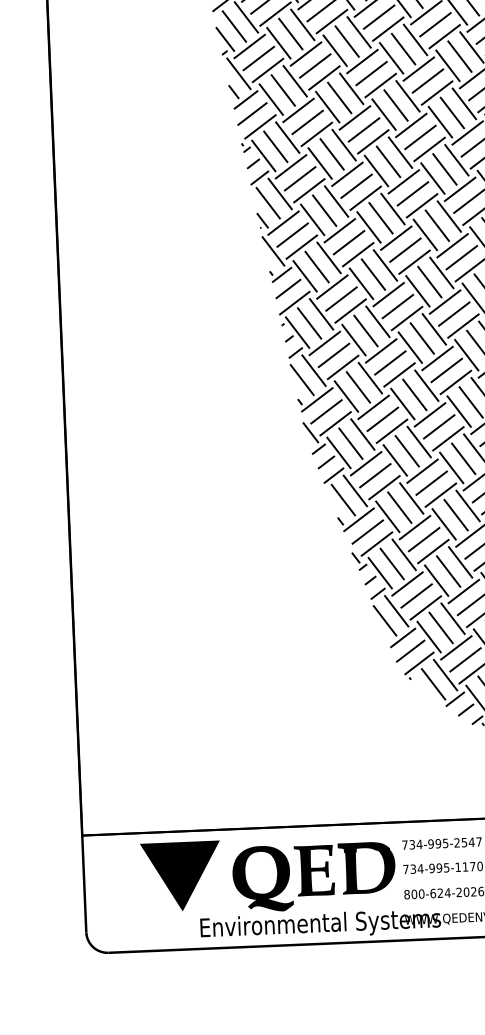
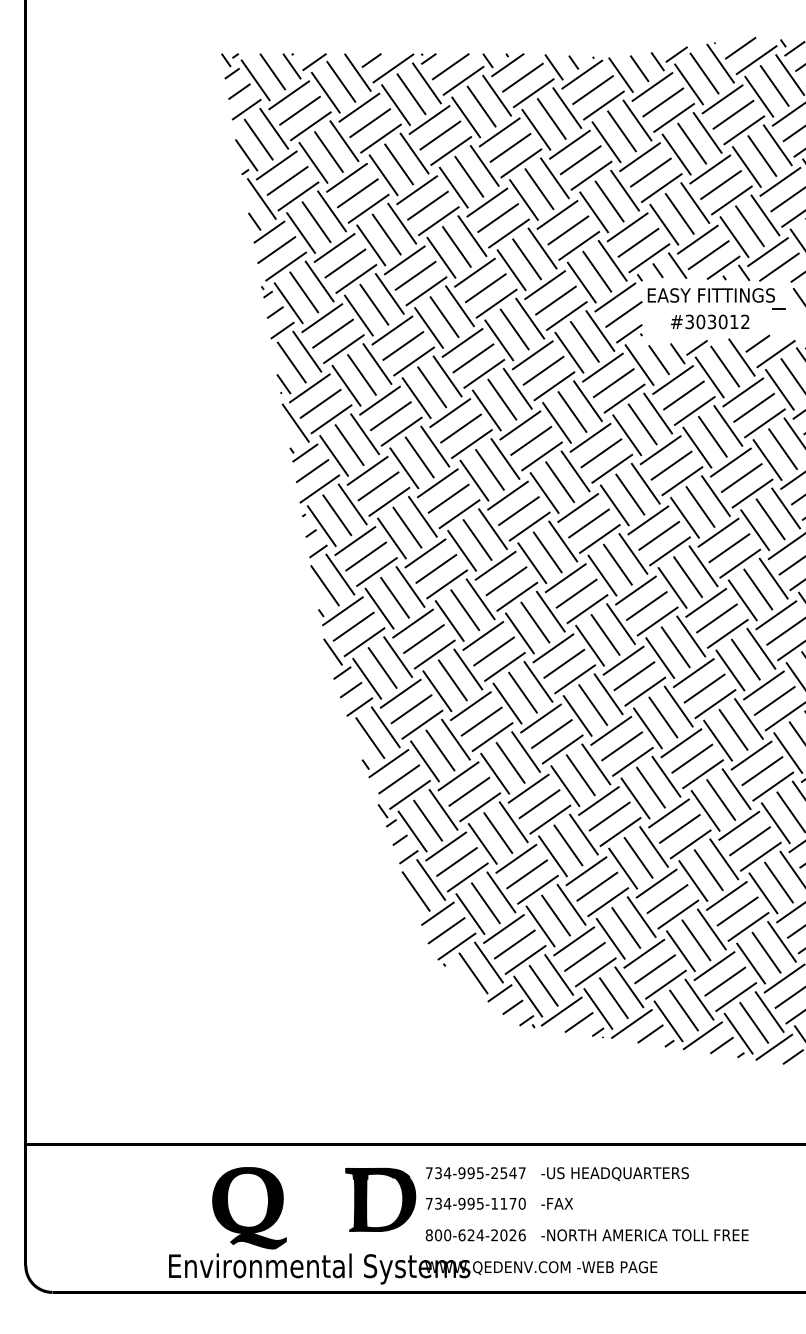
fill: (314, 870) -> (314, 1200), removed
fill: (181, 876) -> (147, 1200), removed

